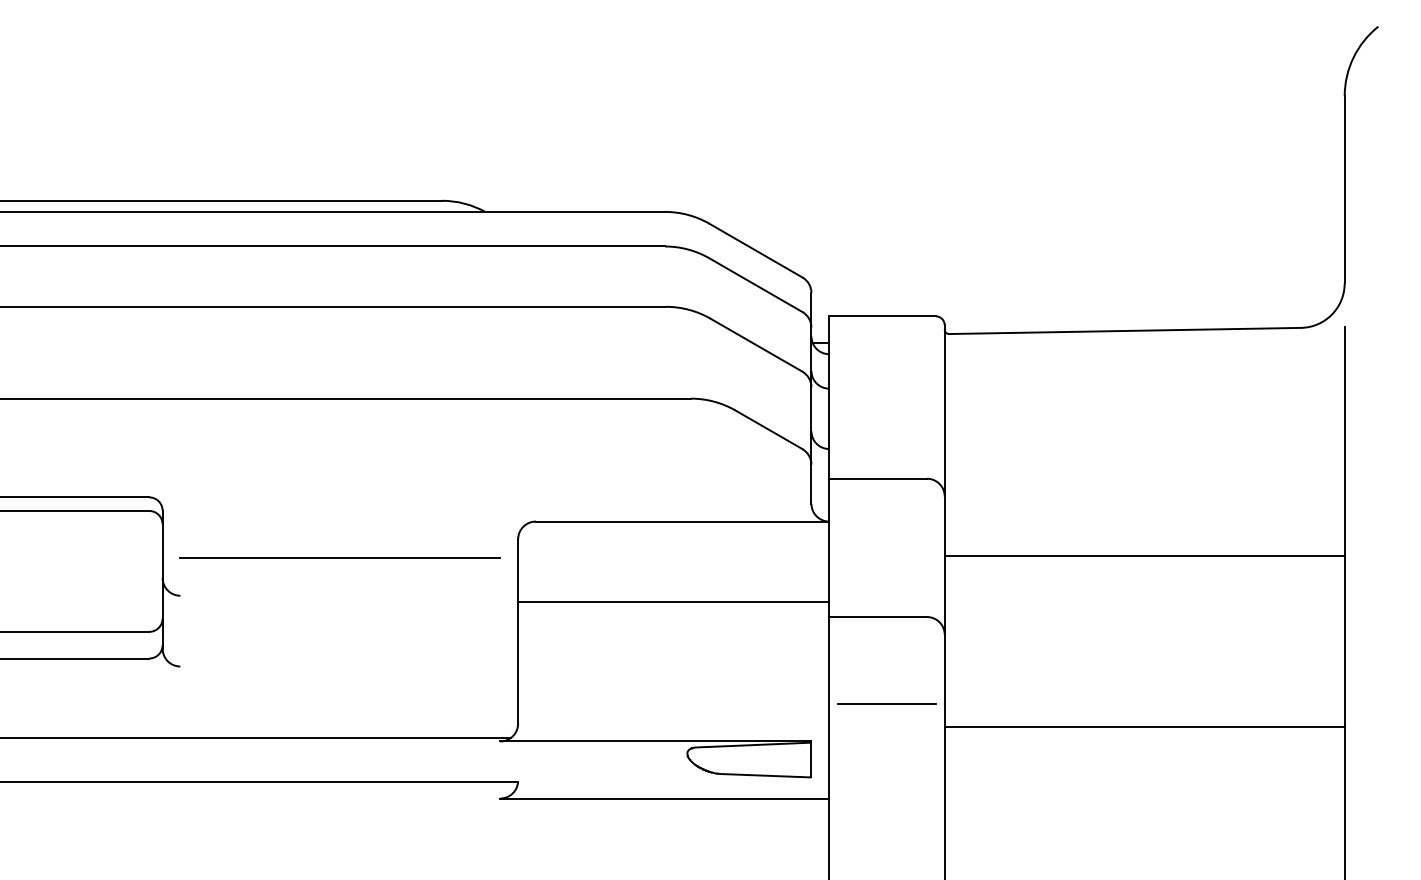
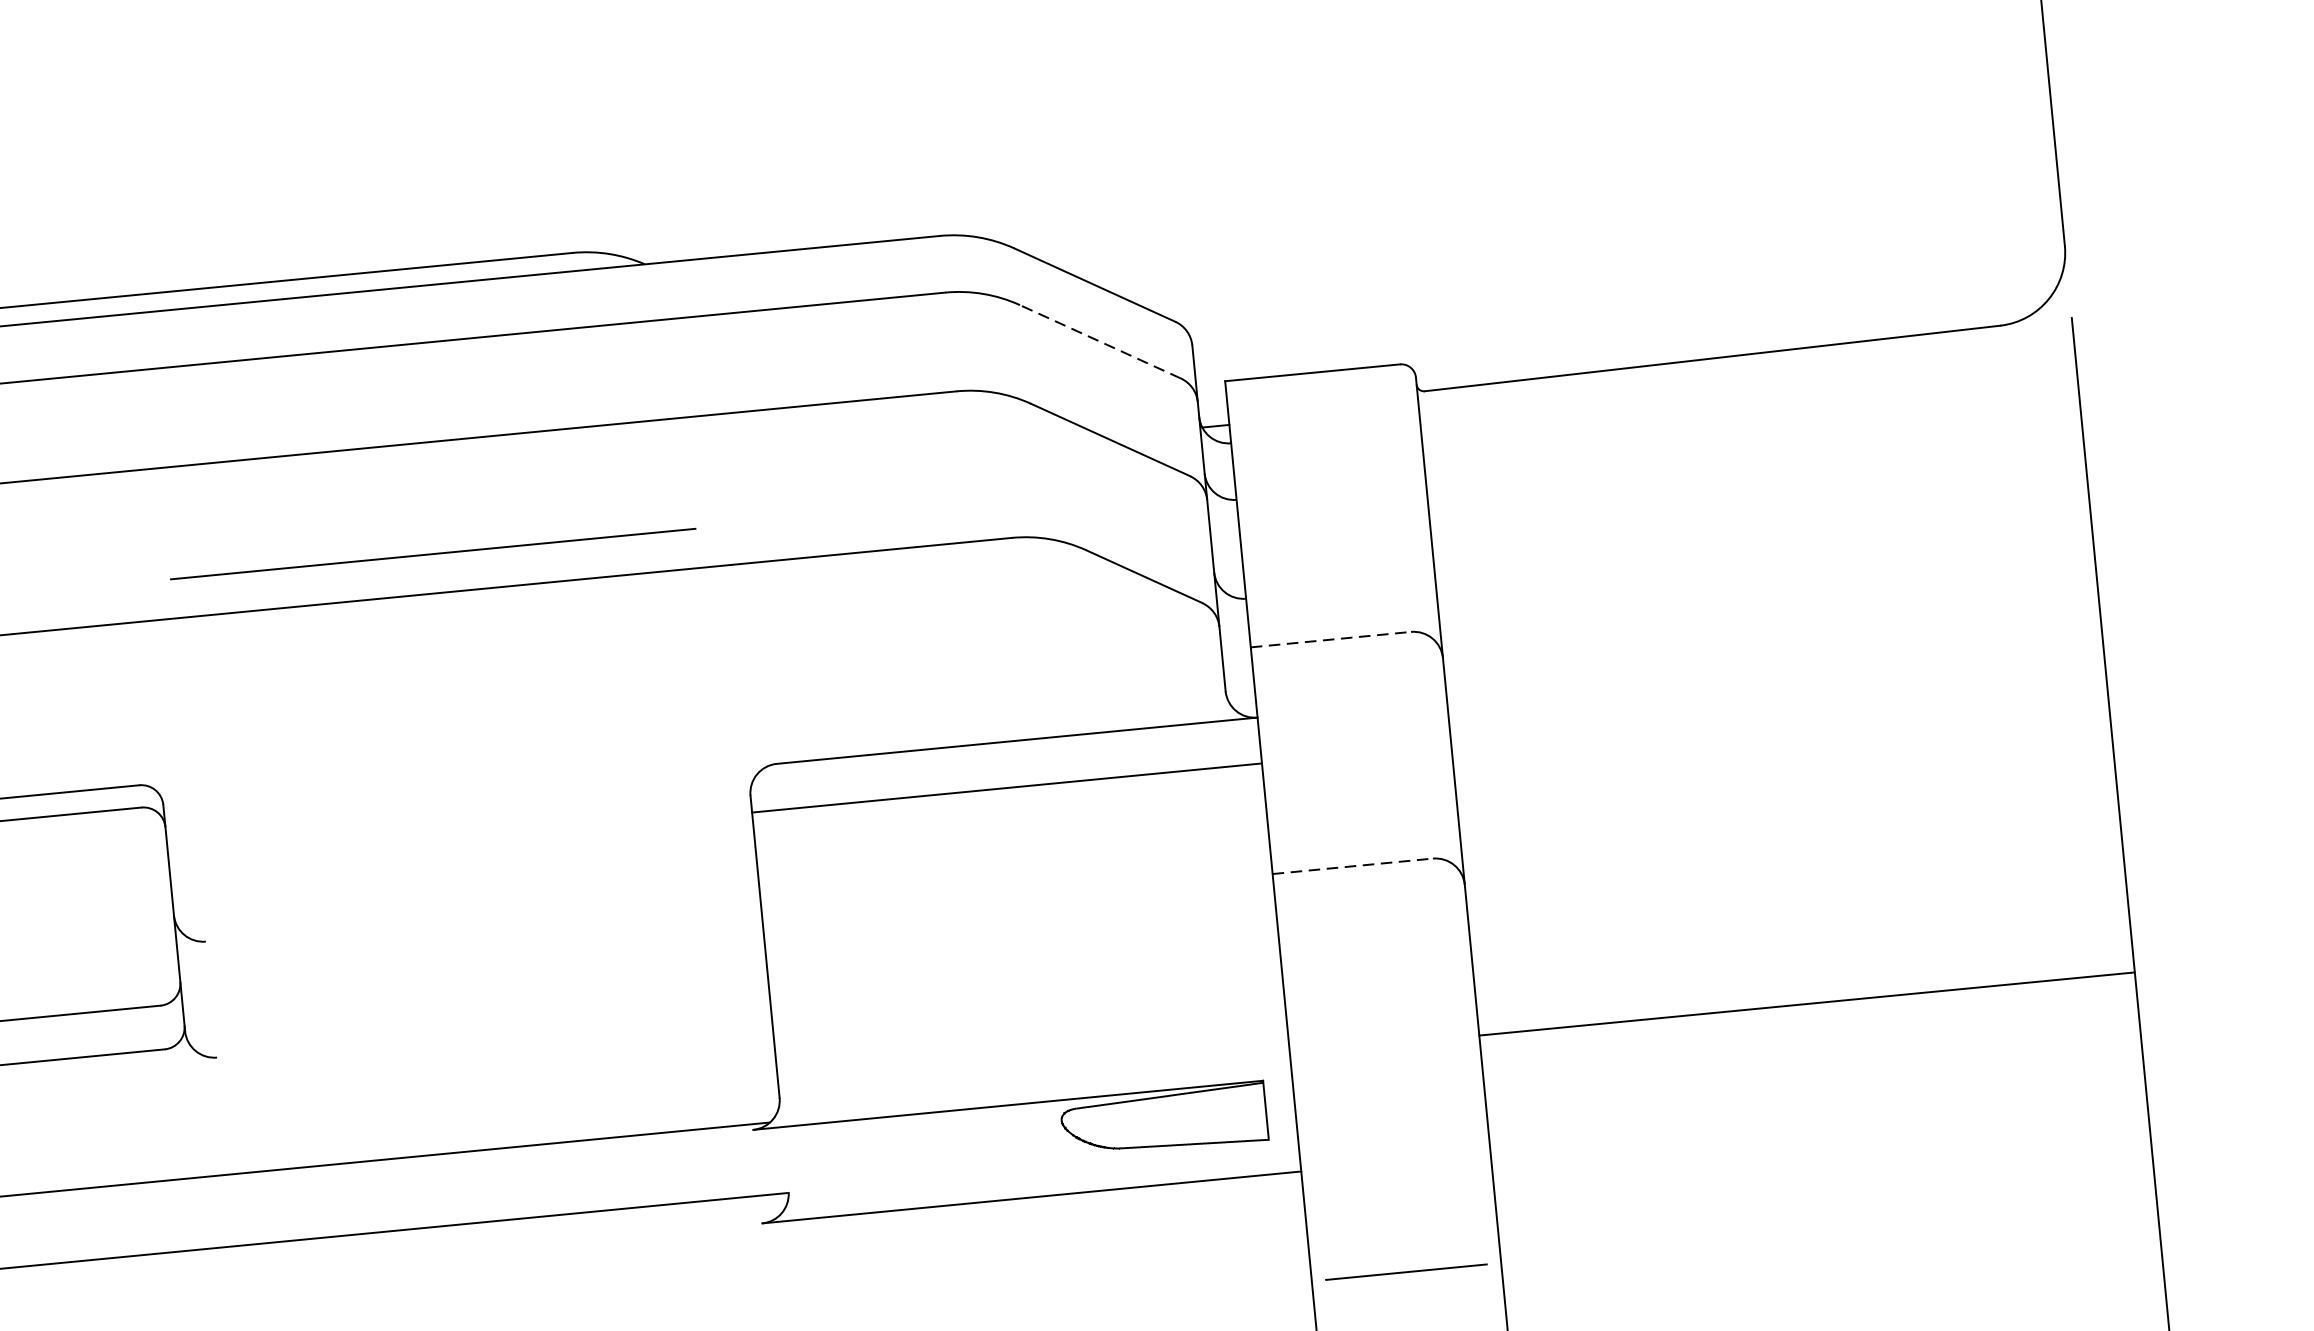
line: (756, 285) -> (1101, 342), solid -> dashed
line: (878, 478) -> (1331, 639), solid -> dashed
line: (1144, 555) -> (1779, 723), removed
line: (339, 557) -> (431, 553), moved
line: (673, 601) -> (1006, 787), moved
line: (878, 617) -> (1353, 867), solid -> dashed
line: (886, 703) -> (1405, 1272), moved

